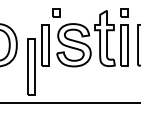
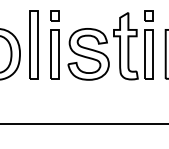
part: (56, 12) -> (54, 15), moved
part: (31, 66) -> (33, 44), moved

